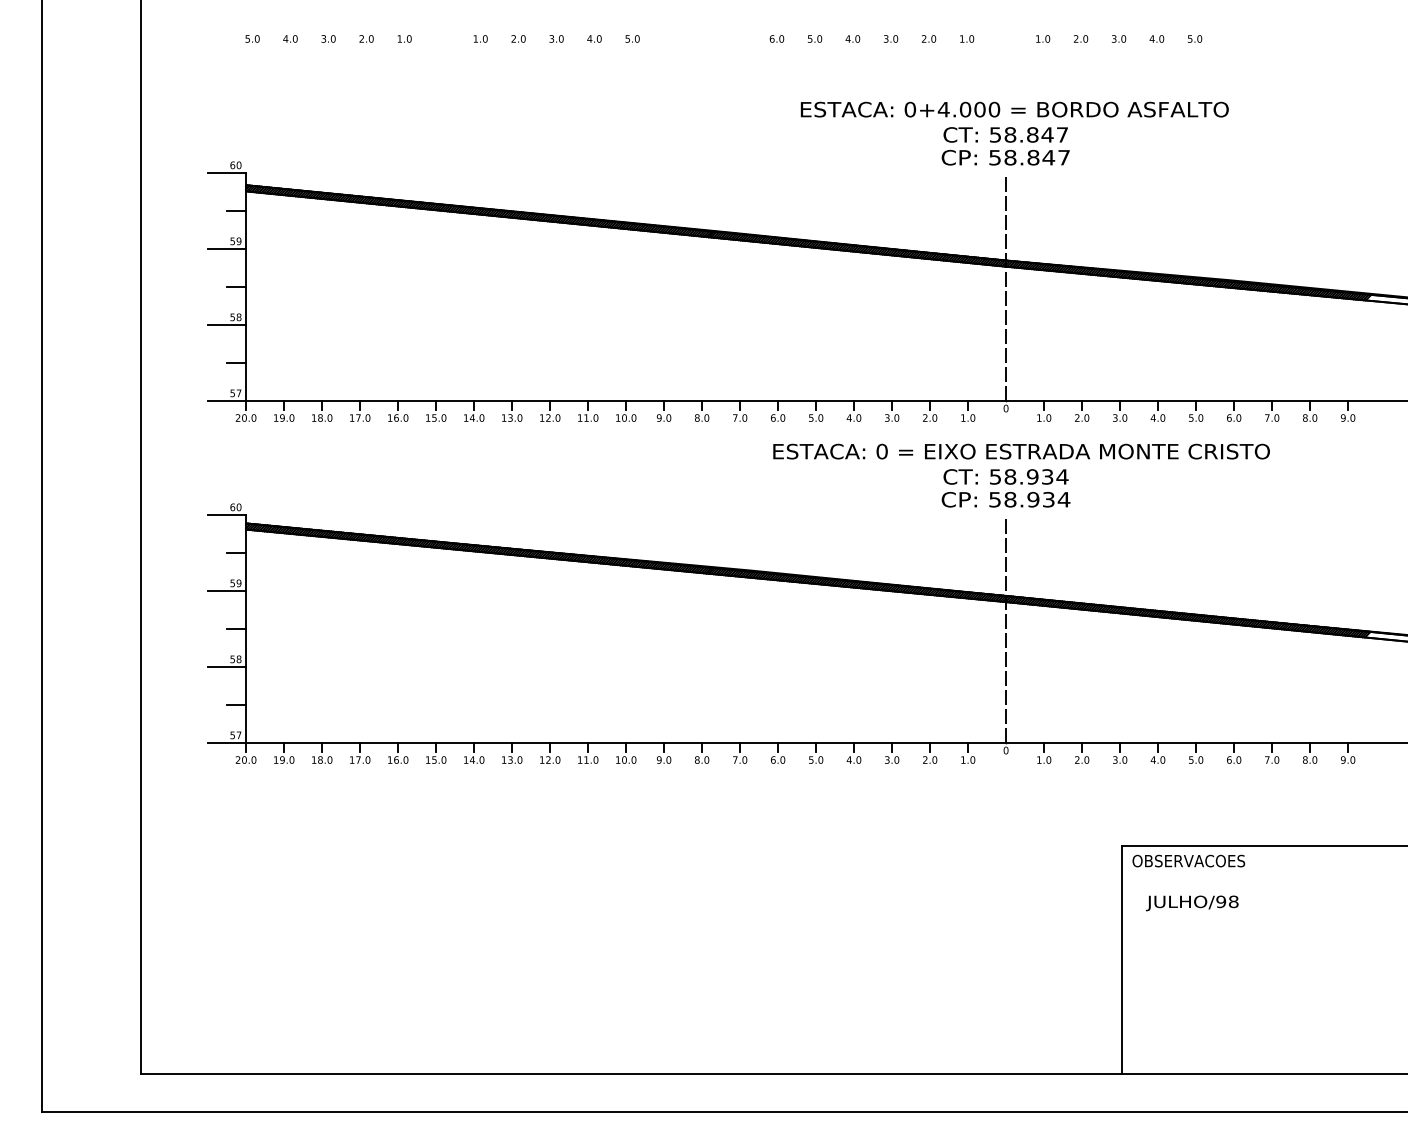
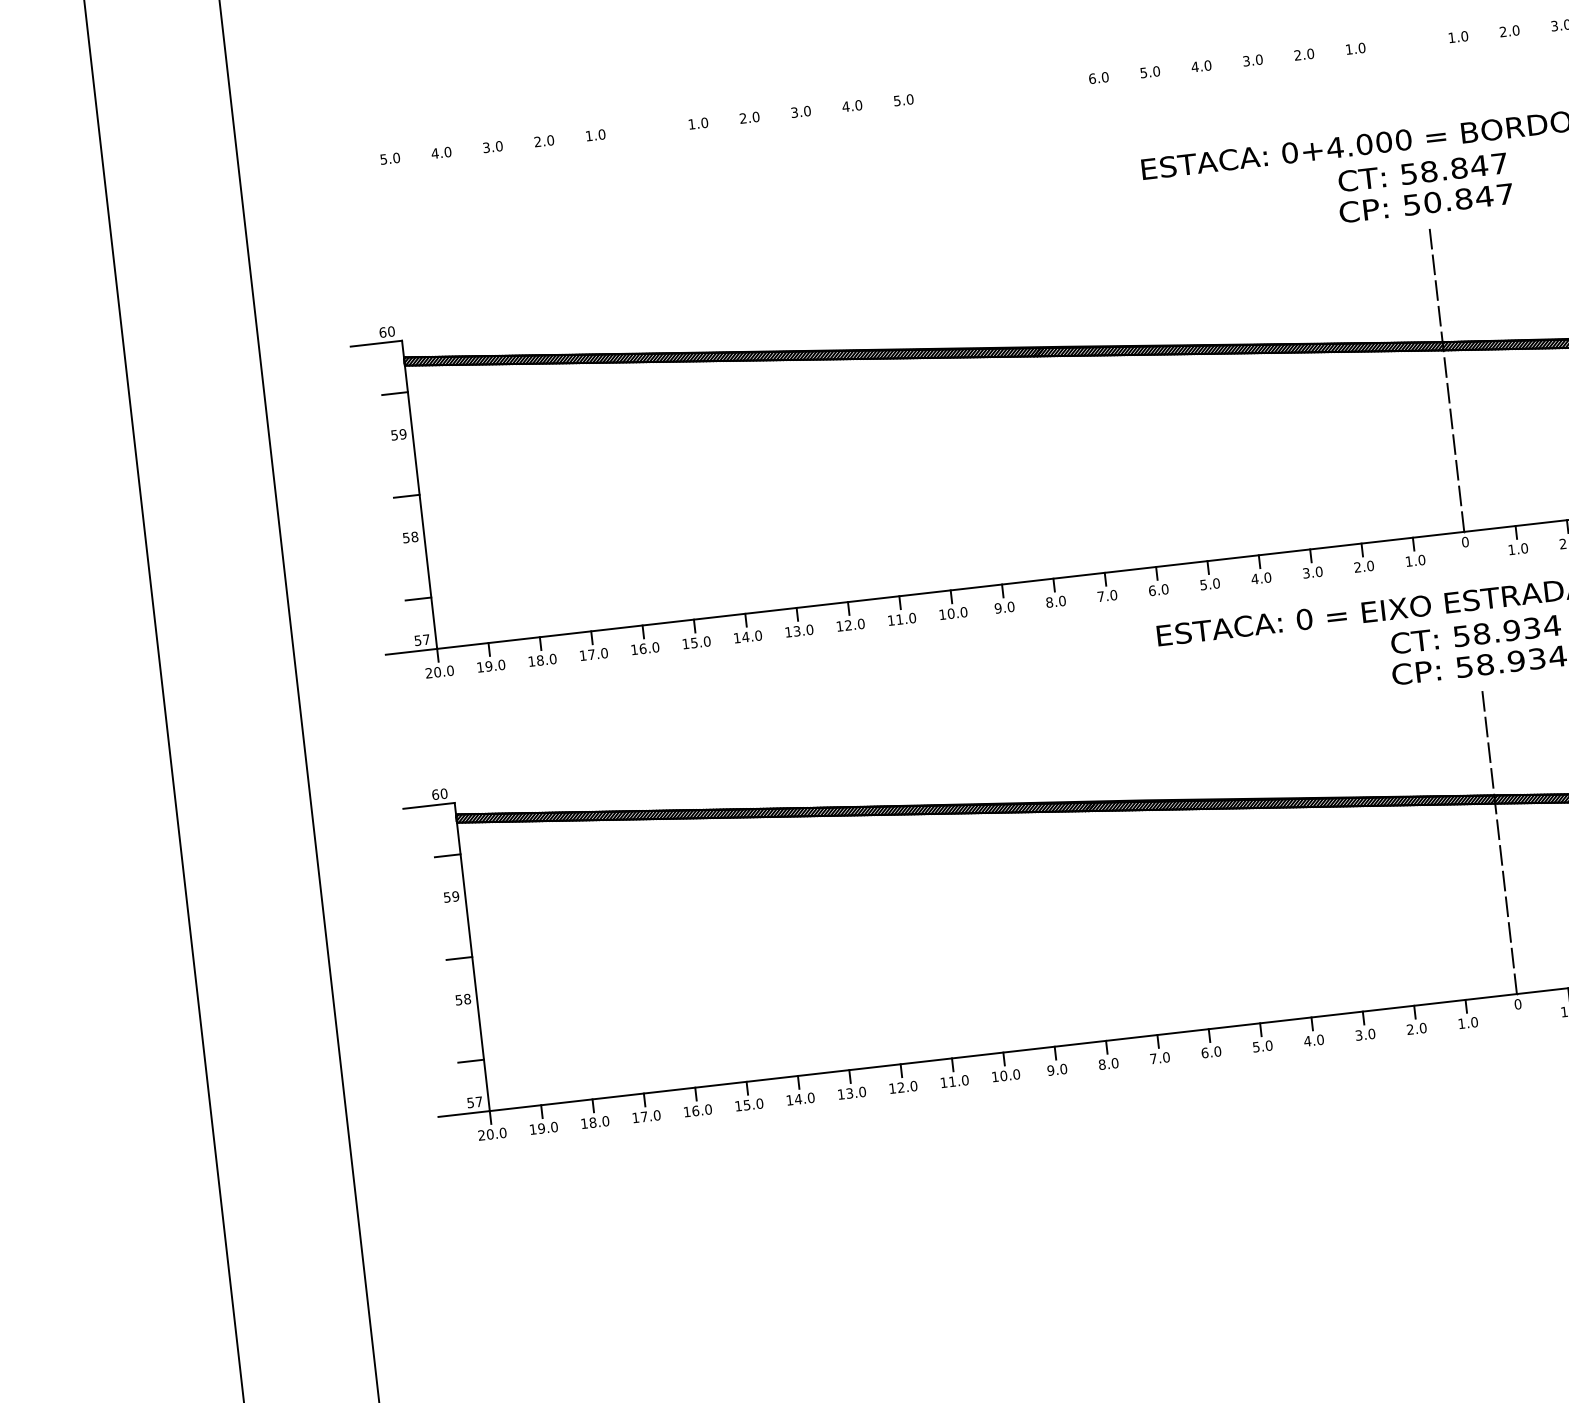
text: (1010, 157) -> (1432, 202), 58.847 -> 50.847
line: (227, 248) -> (388, 445), removed
line: (227, 324) -> (400, 548), removed
line: (227, 590) -> (441, 907), removed
line: (227, 666) -> (452, 1010), removed

